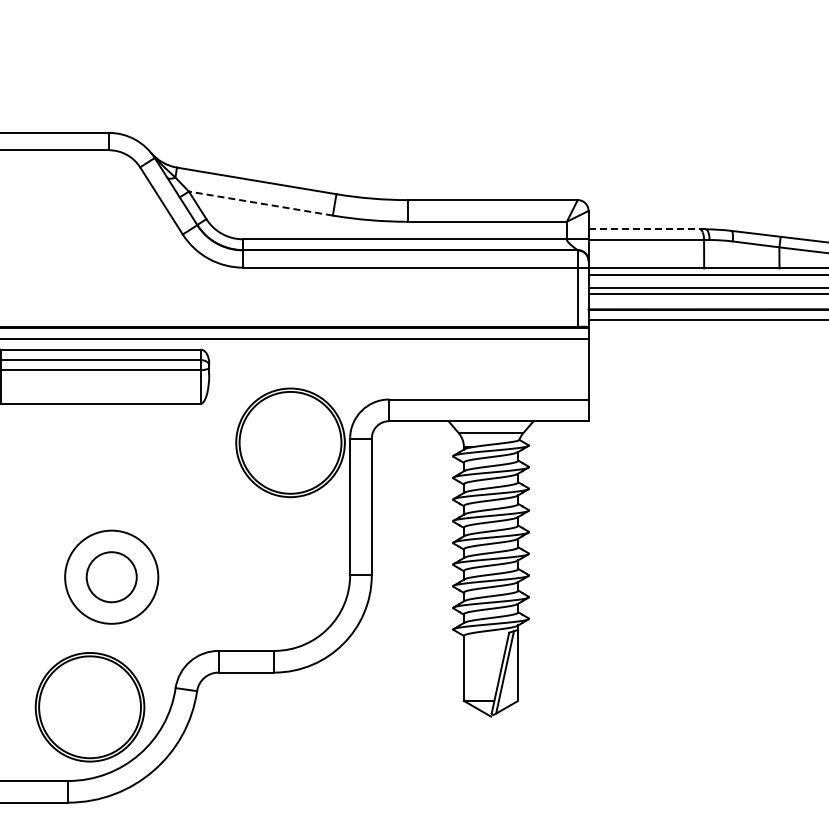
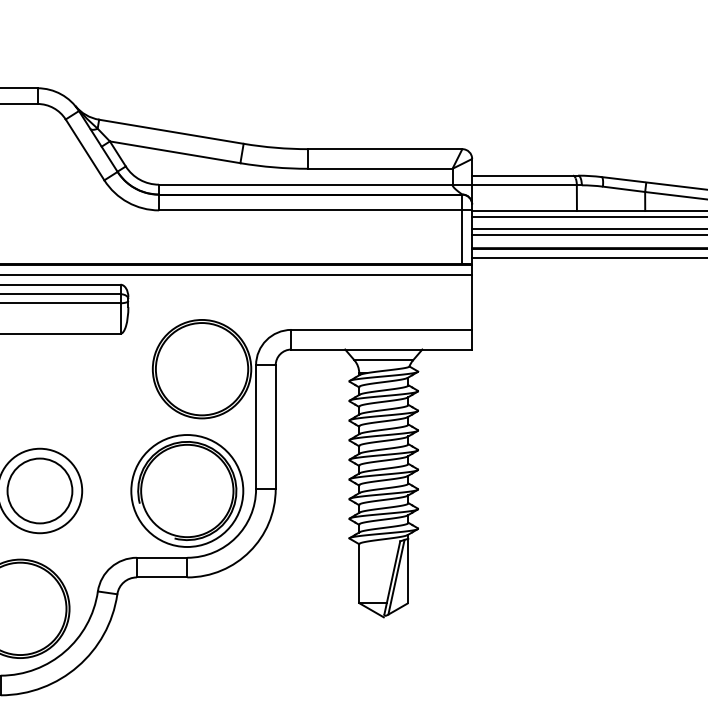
line: (260, 203) -> (174, 152), dashed -> solid
line: (647, 229) -> (525, 175), dashed -> solid
part: (273, 576) -> (186, 490), added
circle: (111, 577) -> (39, 491), size x1.43

